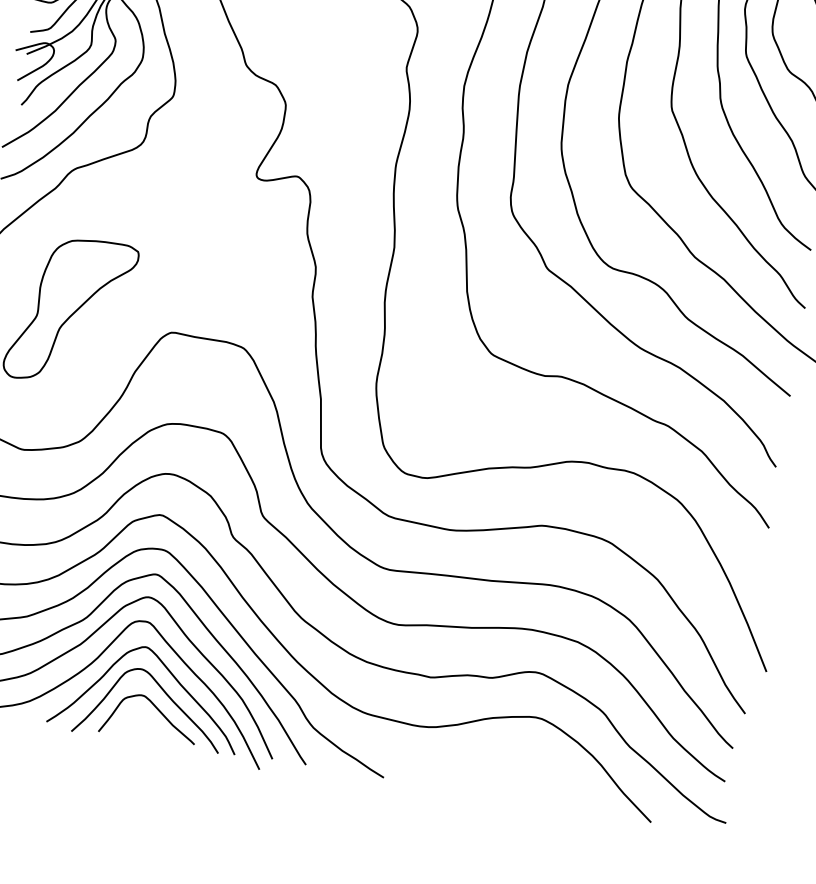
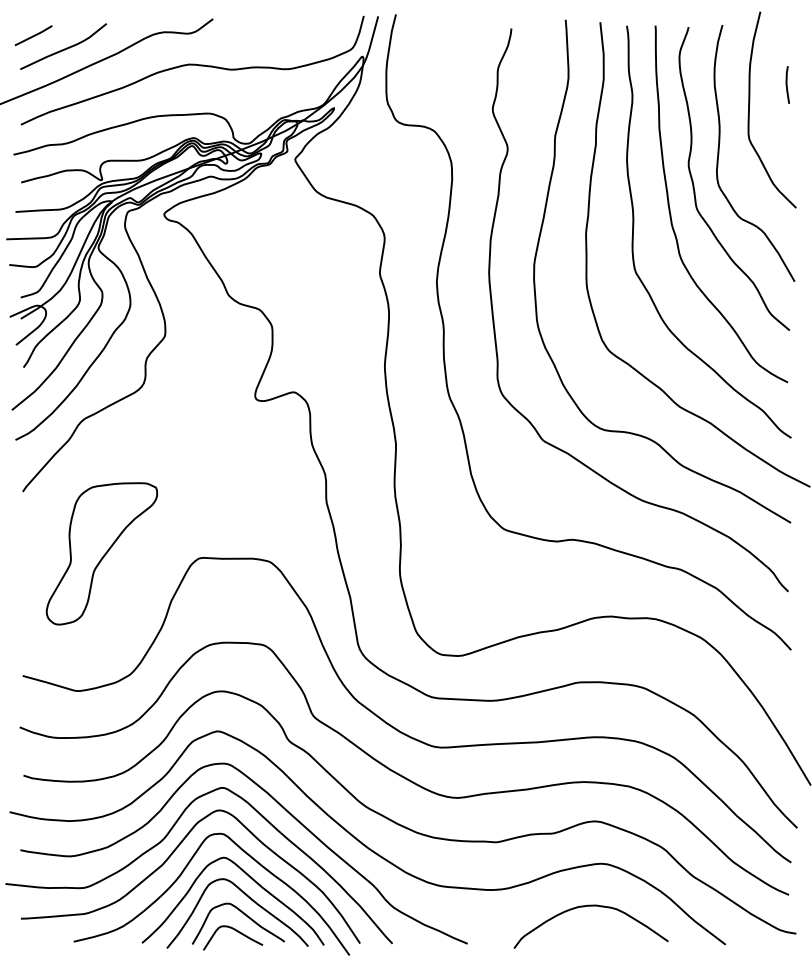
curve: (147, 726) -> (237, 932), added
curve: (511, 759) -> (584, 907), added

